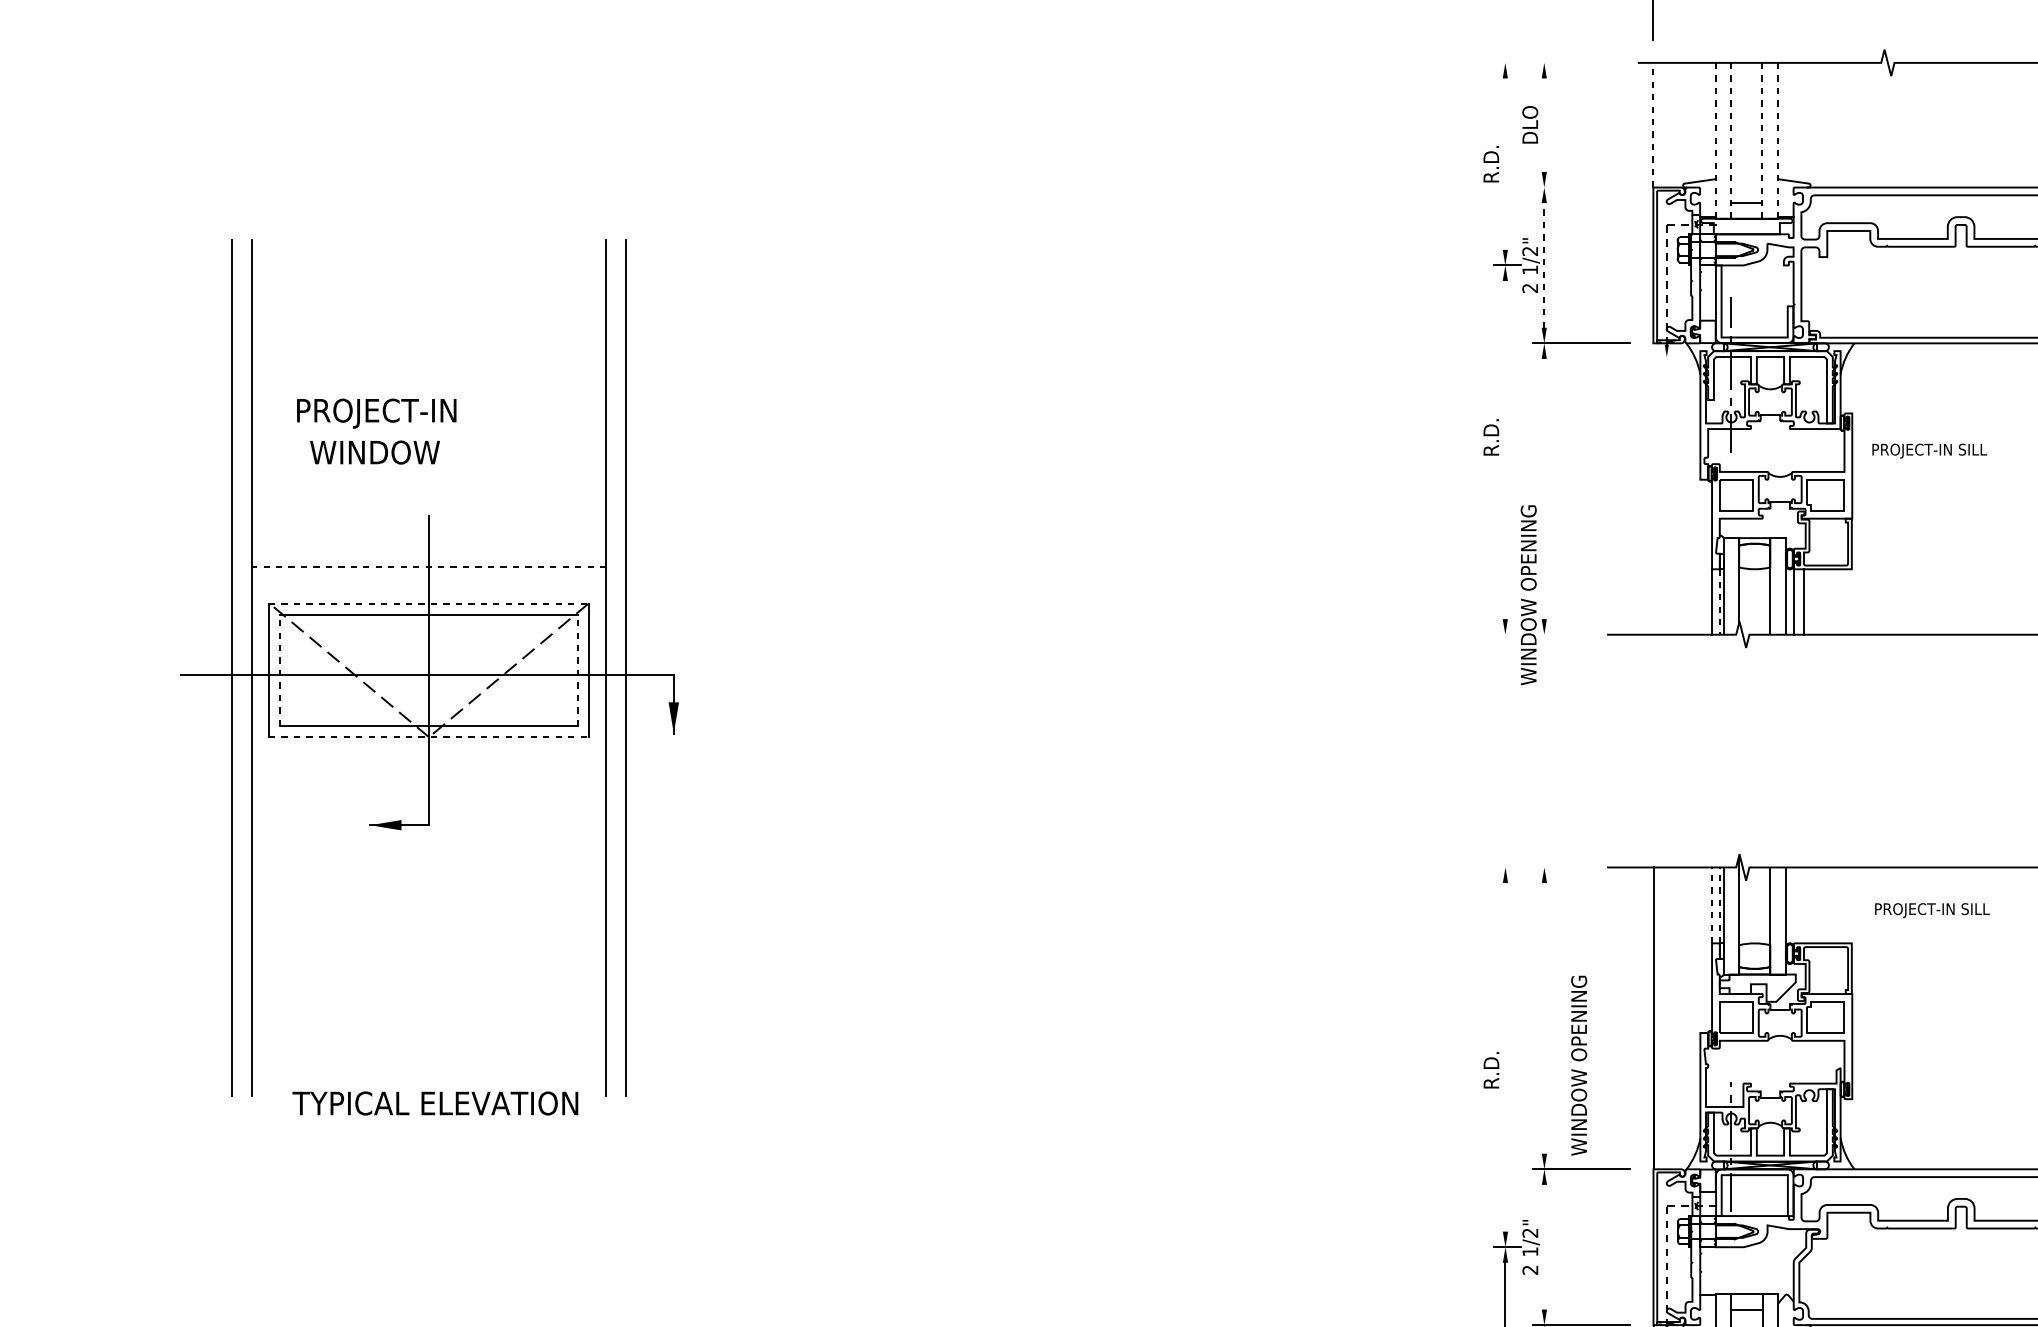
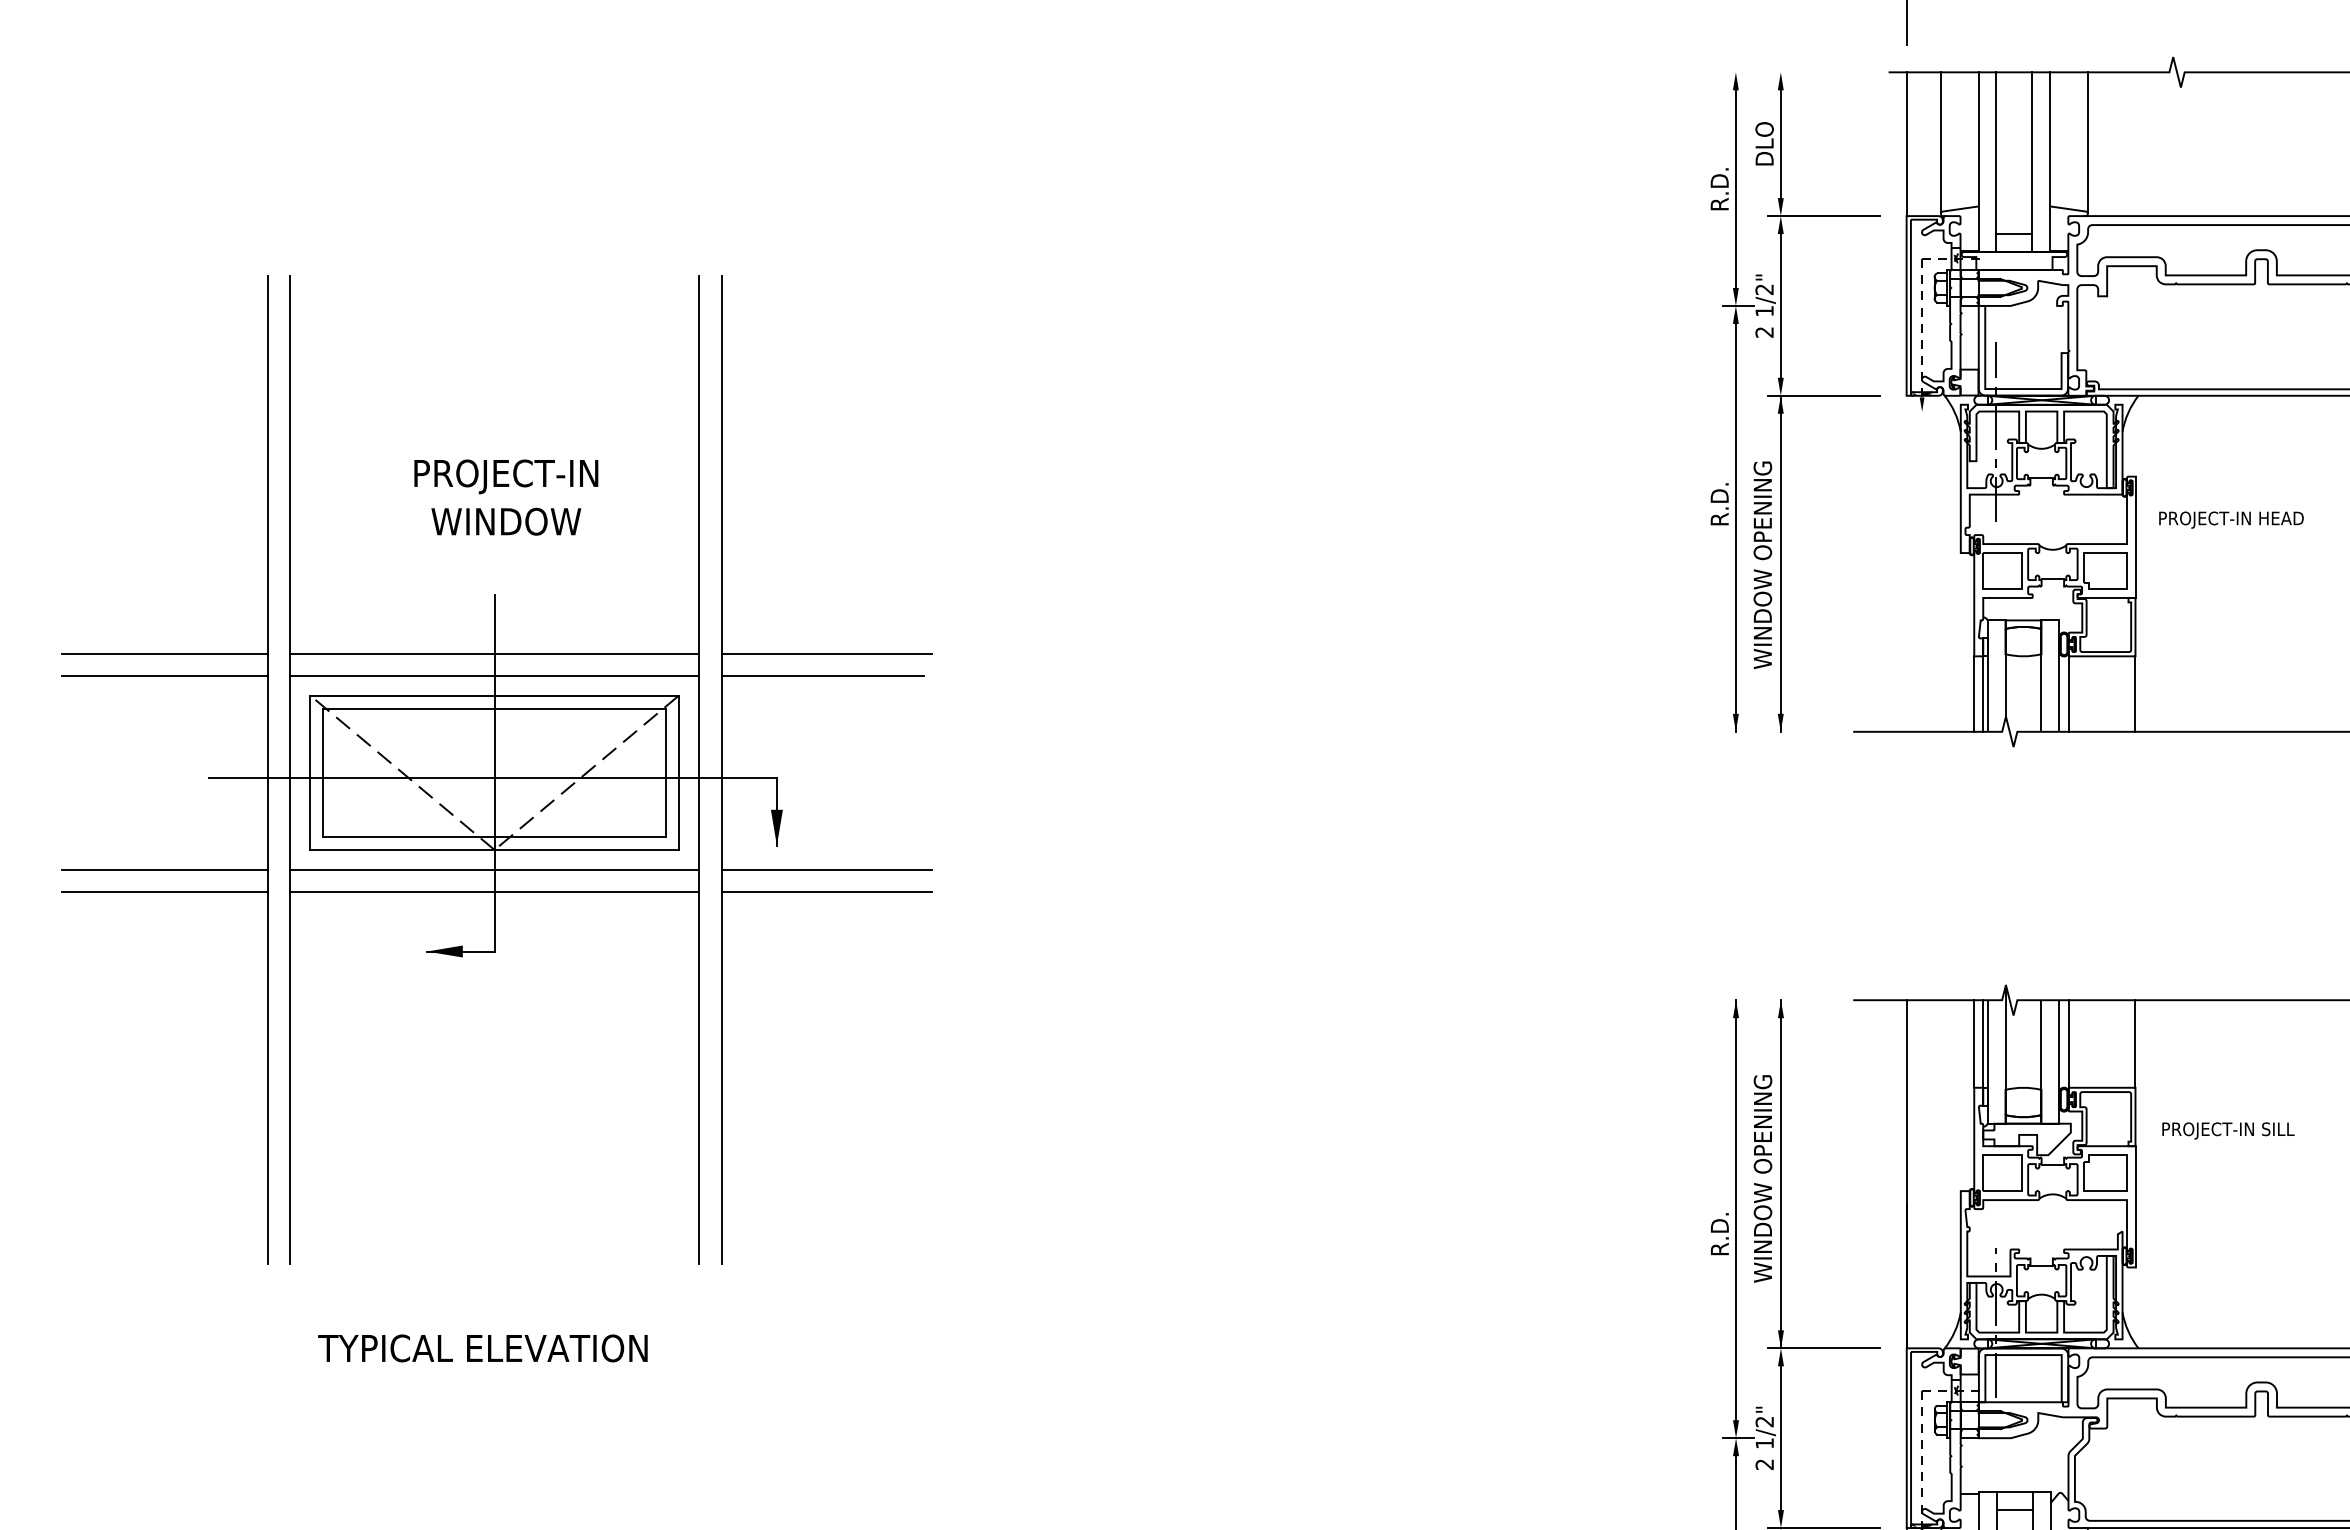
line: (1683, 123) -> (1941, 142), added
line: (1810, 123) -> (2087, 142), added
line: (1544, 125) -> (1780, 144), added
line: (1653, 125) -> (1906, 144), dashed -> solid
line: (1715, 141) -> (1978, 162), dashed -> solid
line: (1731, 141) -> (1996, 162), dashed -> solid
line: (1762, 141) -> (2032, 162), dashed -> solid
line: (1778, 141) -> (2050, 162), dashed -> solid
line: (1505, 163) -> (1735, 188), added
line: (1581, 187) -> (1823, 216), added
line: (1544, 265) -> (1780, 305), dashed -> solid
text: (376, 413) -> (506, 476), moved
text: (1977, 449) -> (2280, 518), PROJECT-IN SILL -> PROJECT-IN HEAD
text: (375, 452) -> (506, 521), moved
line: (1505, 457) -> (1735, 527), added
line: (1544, 488) -> (1780, 563), added
line: (142, 567) -> (164, 654), added
line: (428, 567) -> (494, 654), dashed -> solid
line: (716, 567) -> (826, 654), added
line: (142, 586) -> (164, 676), added
line: (428, 586) -> (494, 676), added
line: (713, 586) -> (822, 676), added
text: (1528, 594) -> (1762, 564), moved
line: (1804, 601) -> (2135, 693), moved
line: (1720, 602) -> (1983, 694), dashed -> solid
line: (428, 604) -> (494, 696), dashed -> solid
line: (279, 670) -> (322, 772), dashed -> solid
line: (578, 670) -> (666, 772), dashed -> solid
line: (428, 736) -> (494, 849), dashed -> solid
line: (142, 754) -> (164, 869), added
line: (428, 754) -> (494, 869), added
line: (716, 754) -> (826, 869), added
line: (142, 774) -> (164, 892), added
line: (428, 774) -> (494, 892), added
line: (716, 774) -> (826, 892), added
line: (1851, 904) -> (2135, 1043), added
line: (1712, 905) -> (1974, 1044), dashed -> solid
line: (1720, 905) -> (1983, 1044), dashed -> solid
line: (1793, 905) -> (2068, 1044), added
text: (1932, 910) -> (2228, 1130), moved
line: (1544, 1018) -> (1780, 1174), added
line: (1505, 1049) -> (1736, 1210), added
text: (1578, 1065) -> (1762, 1178), moved
text: (435, 1103) -> (482, 1348), moved
line: (1544, 1247) -> (1780, 1438), added

